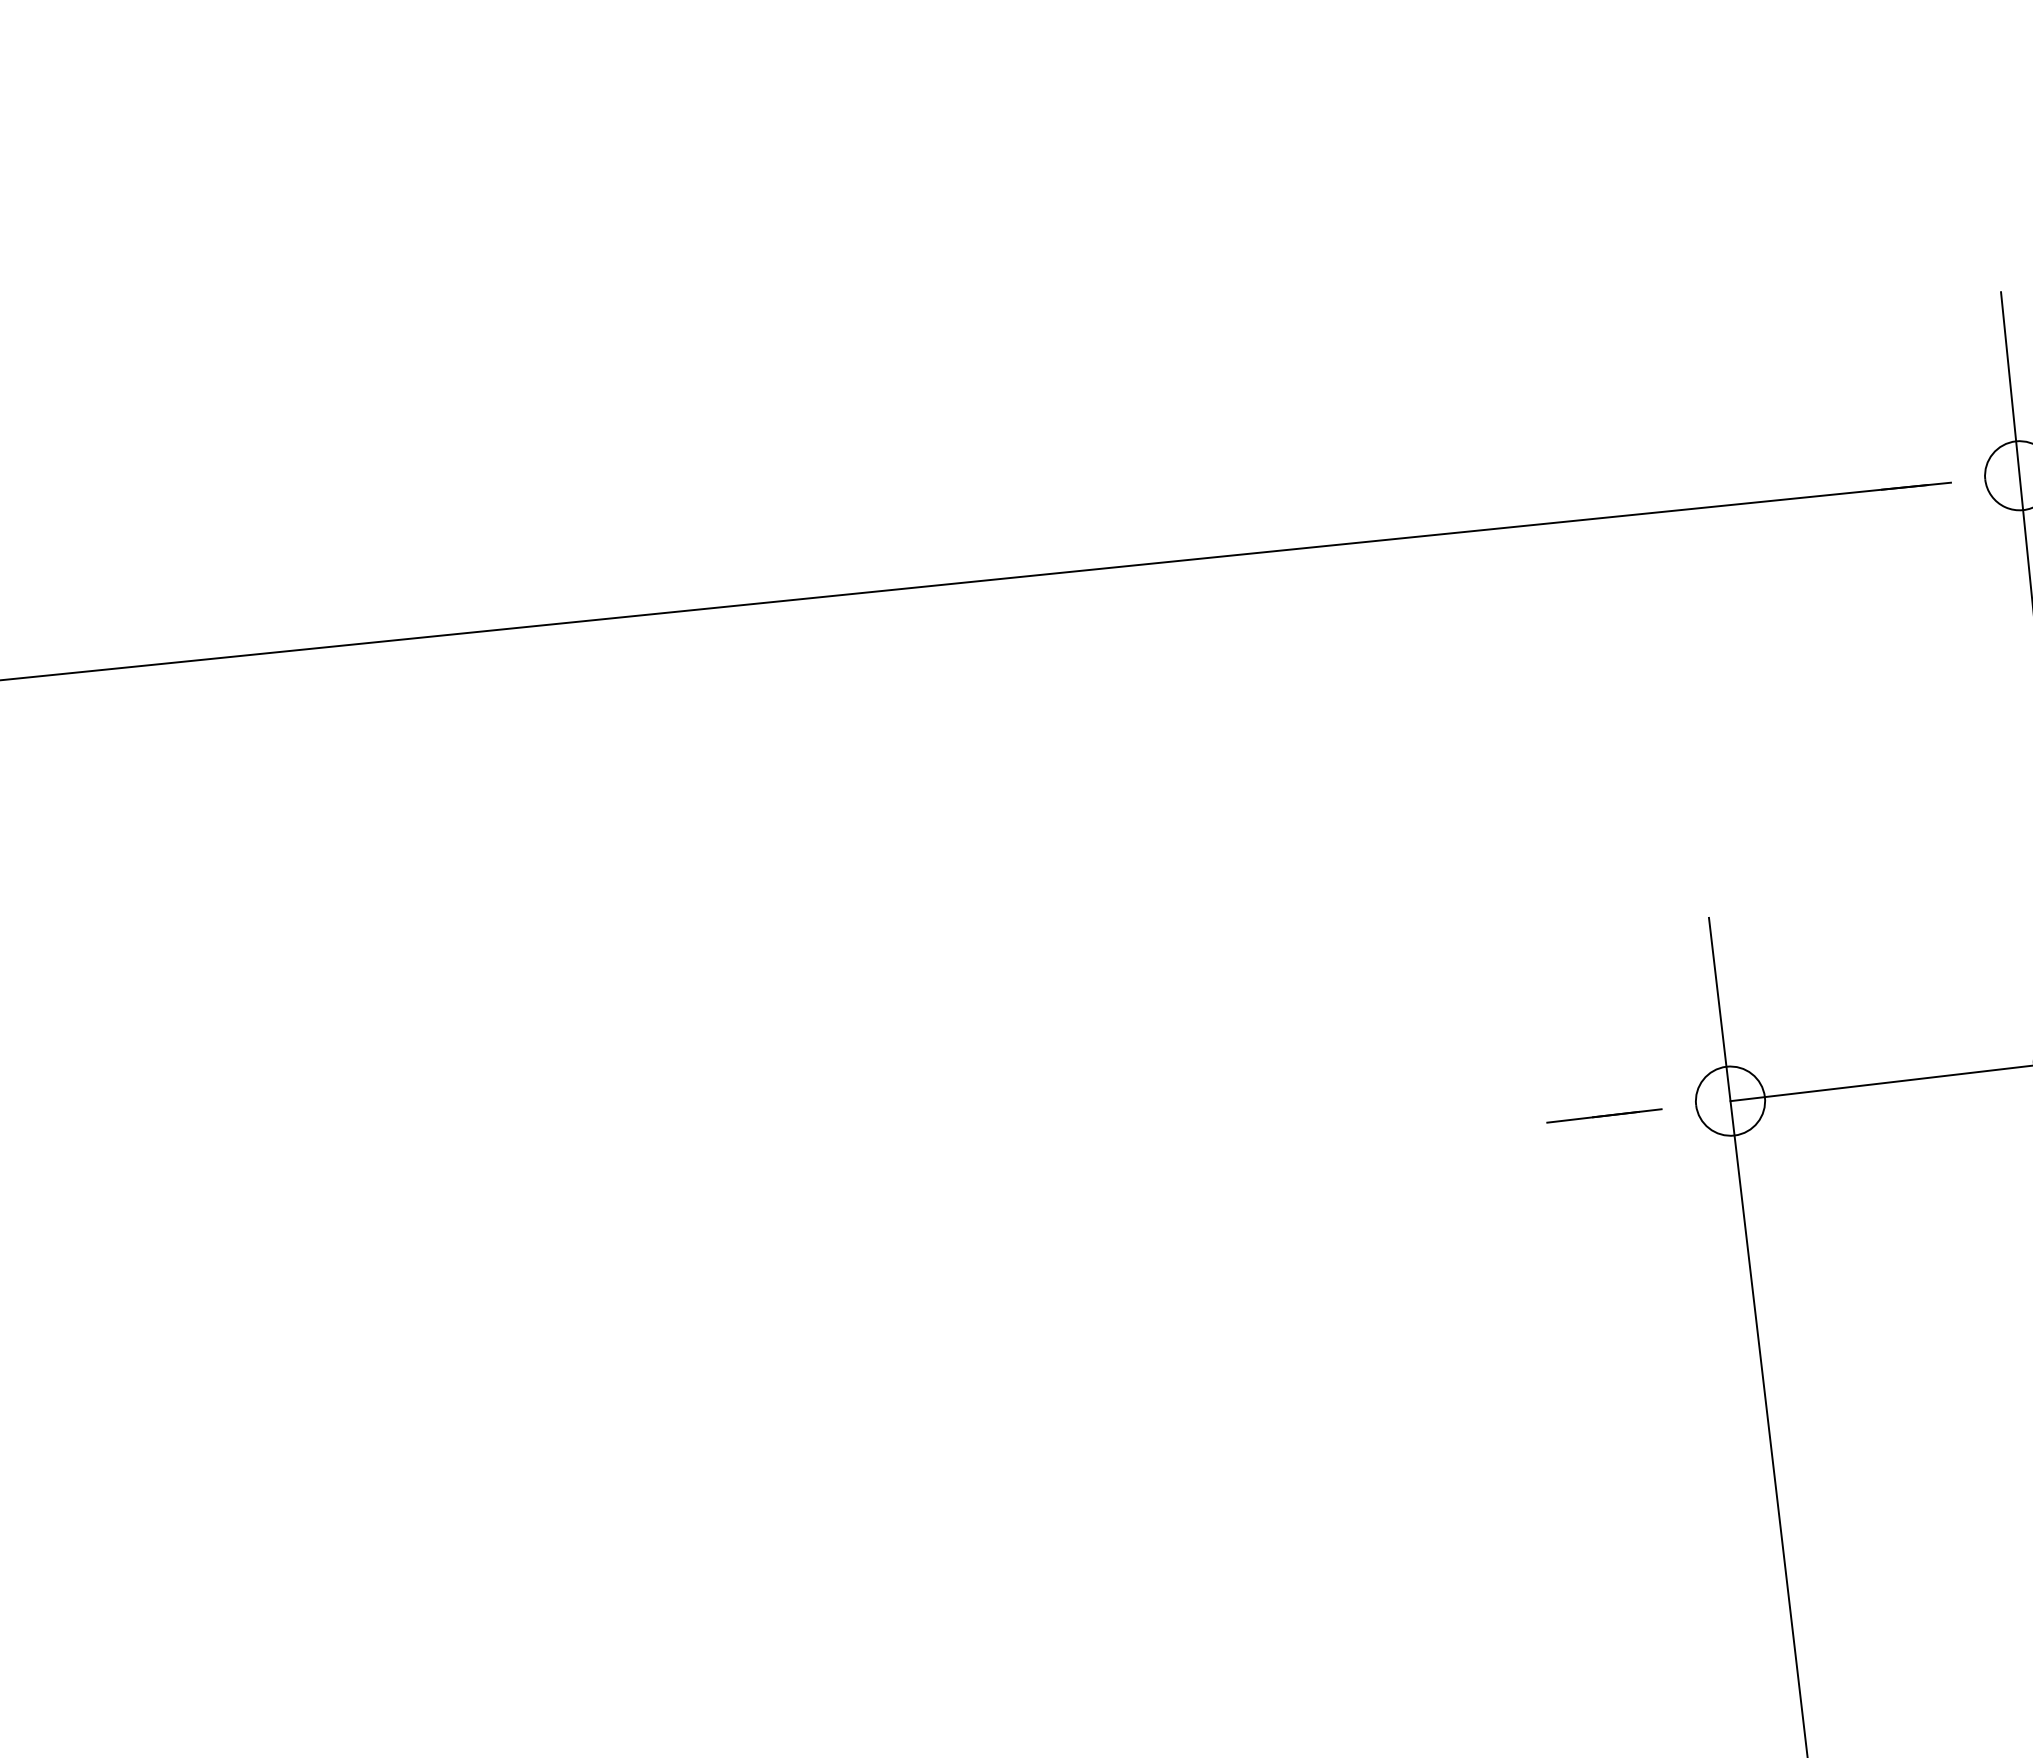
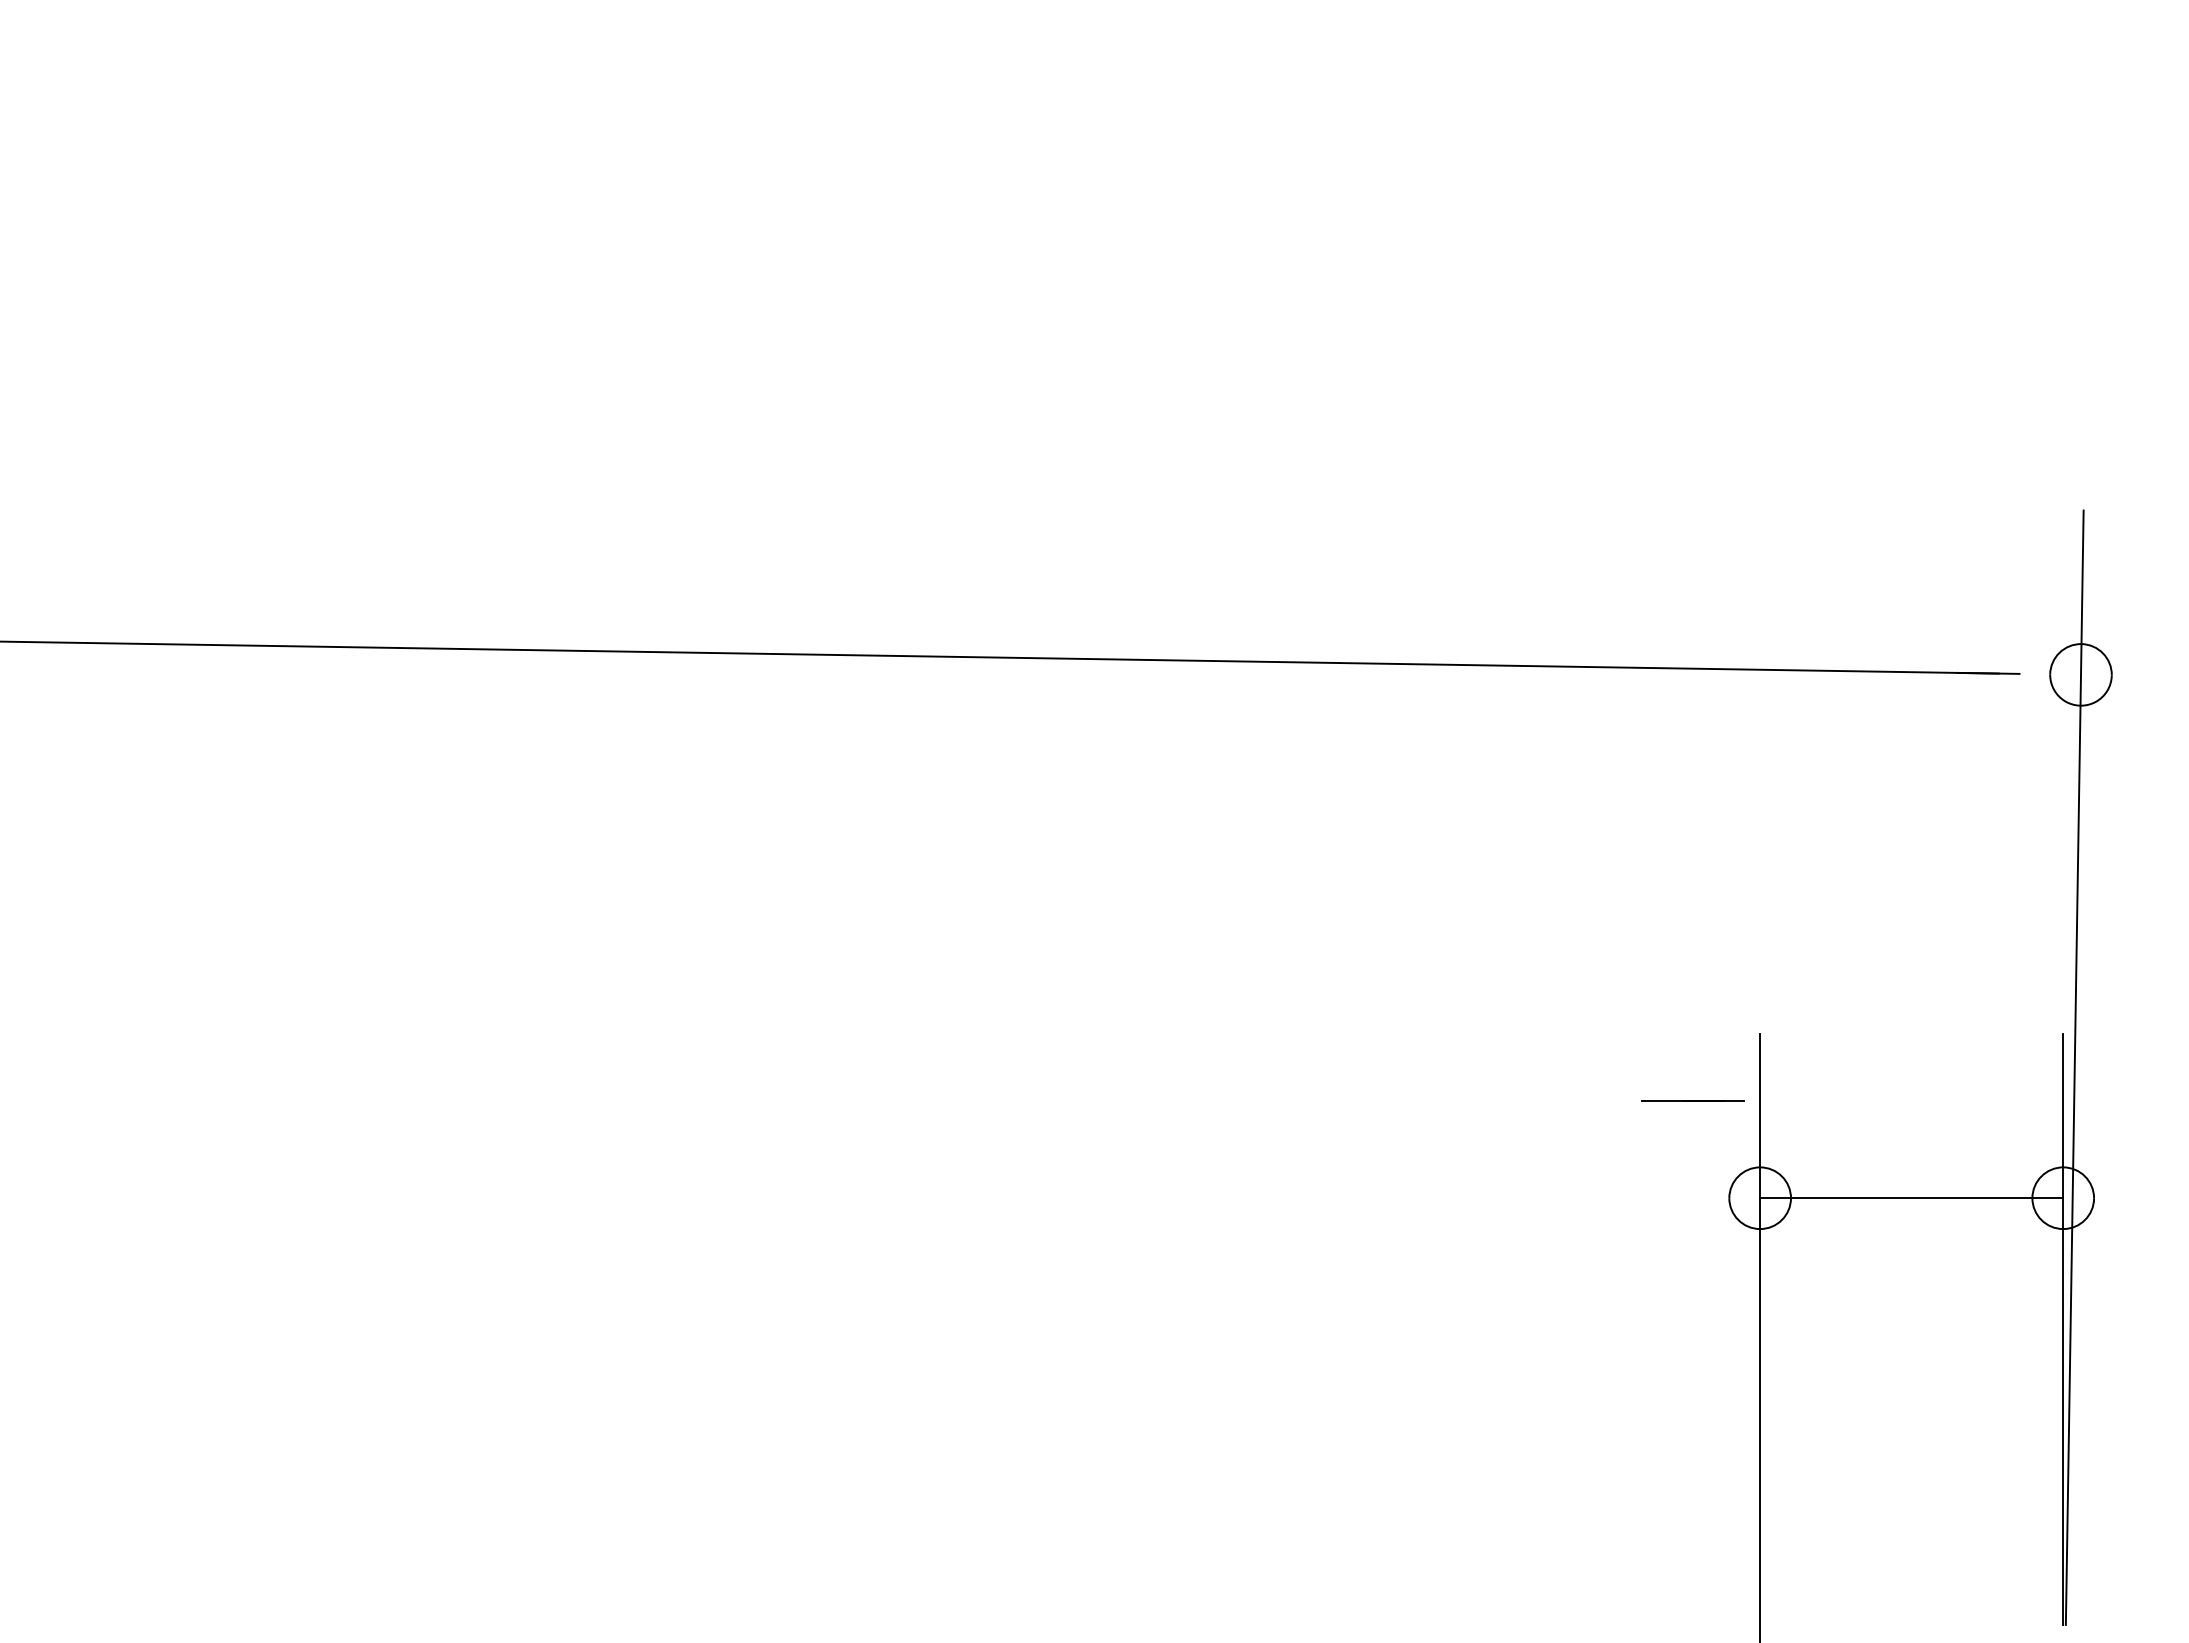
line: (1603, 1115) -> (1692, 1100), moved

